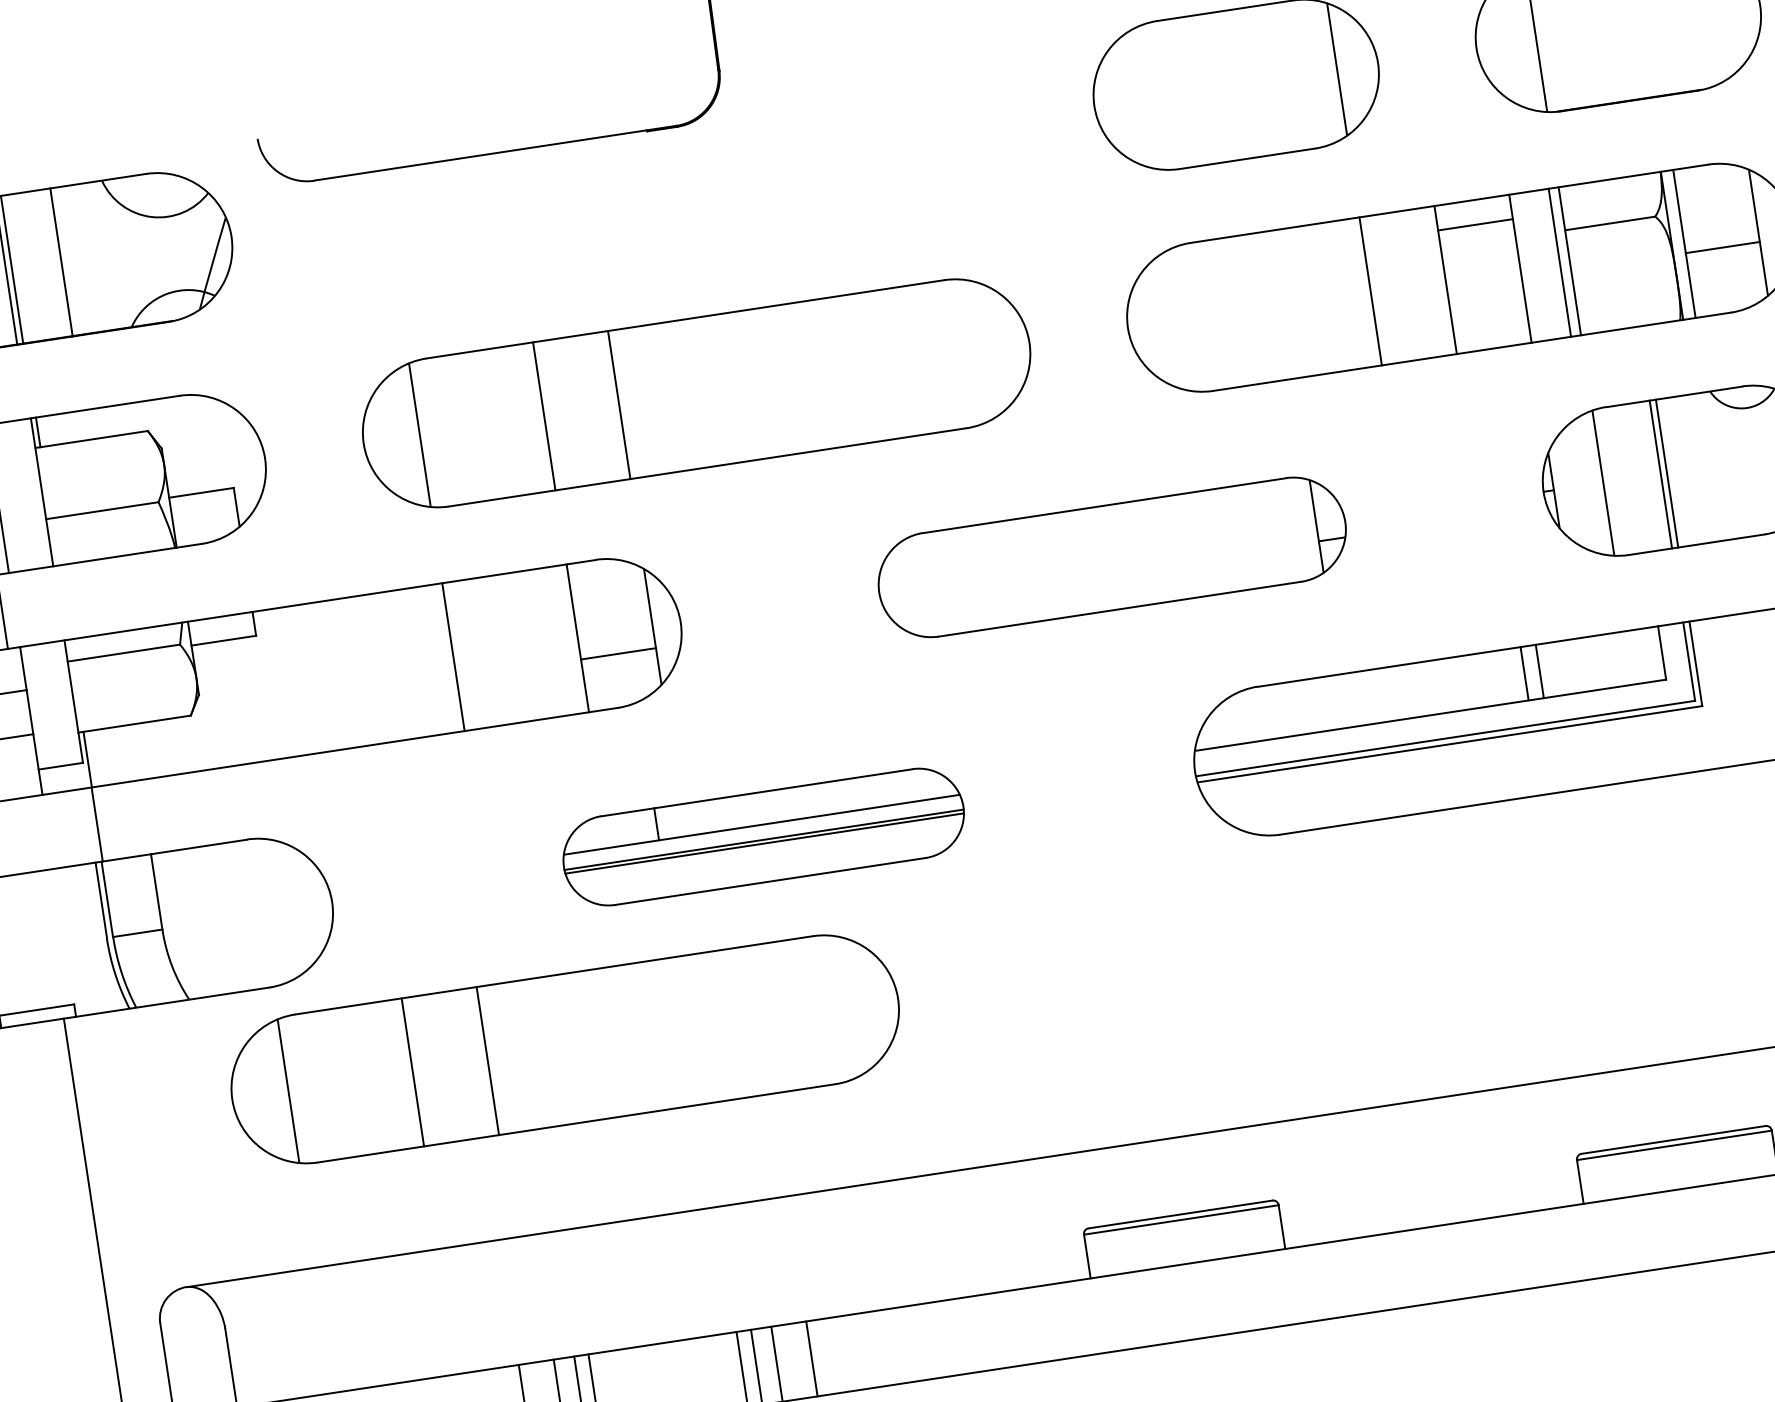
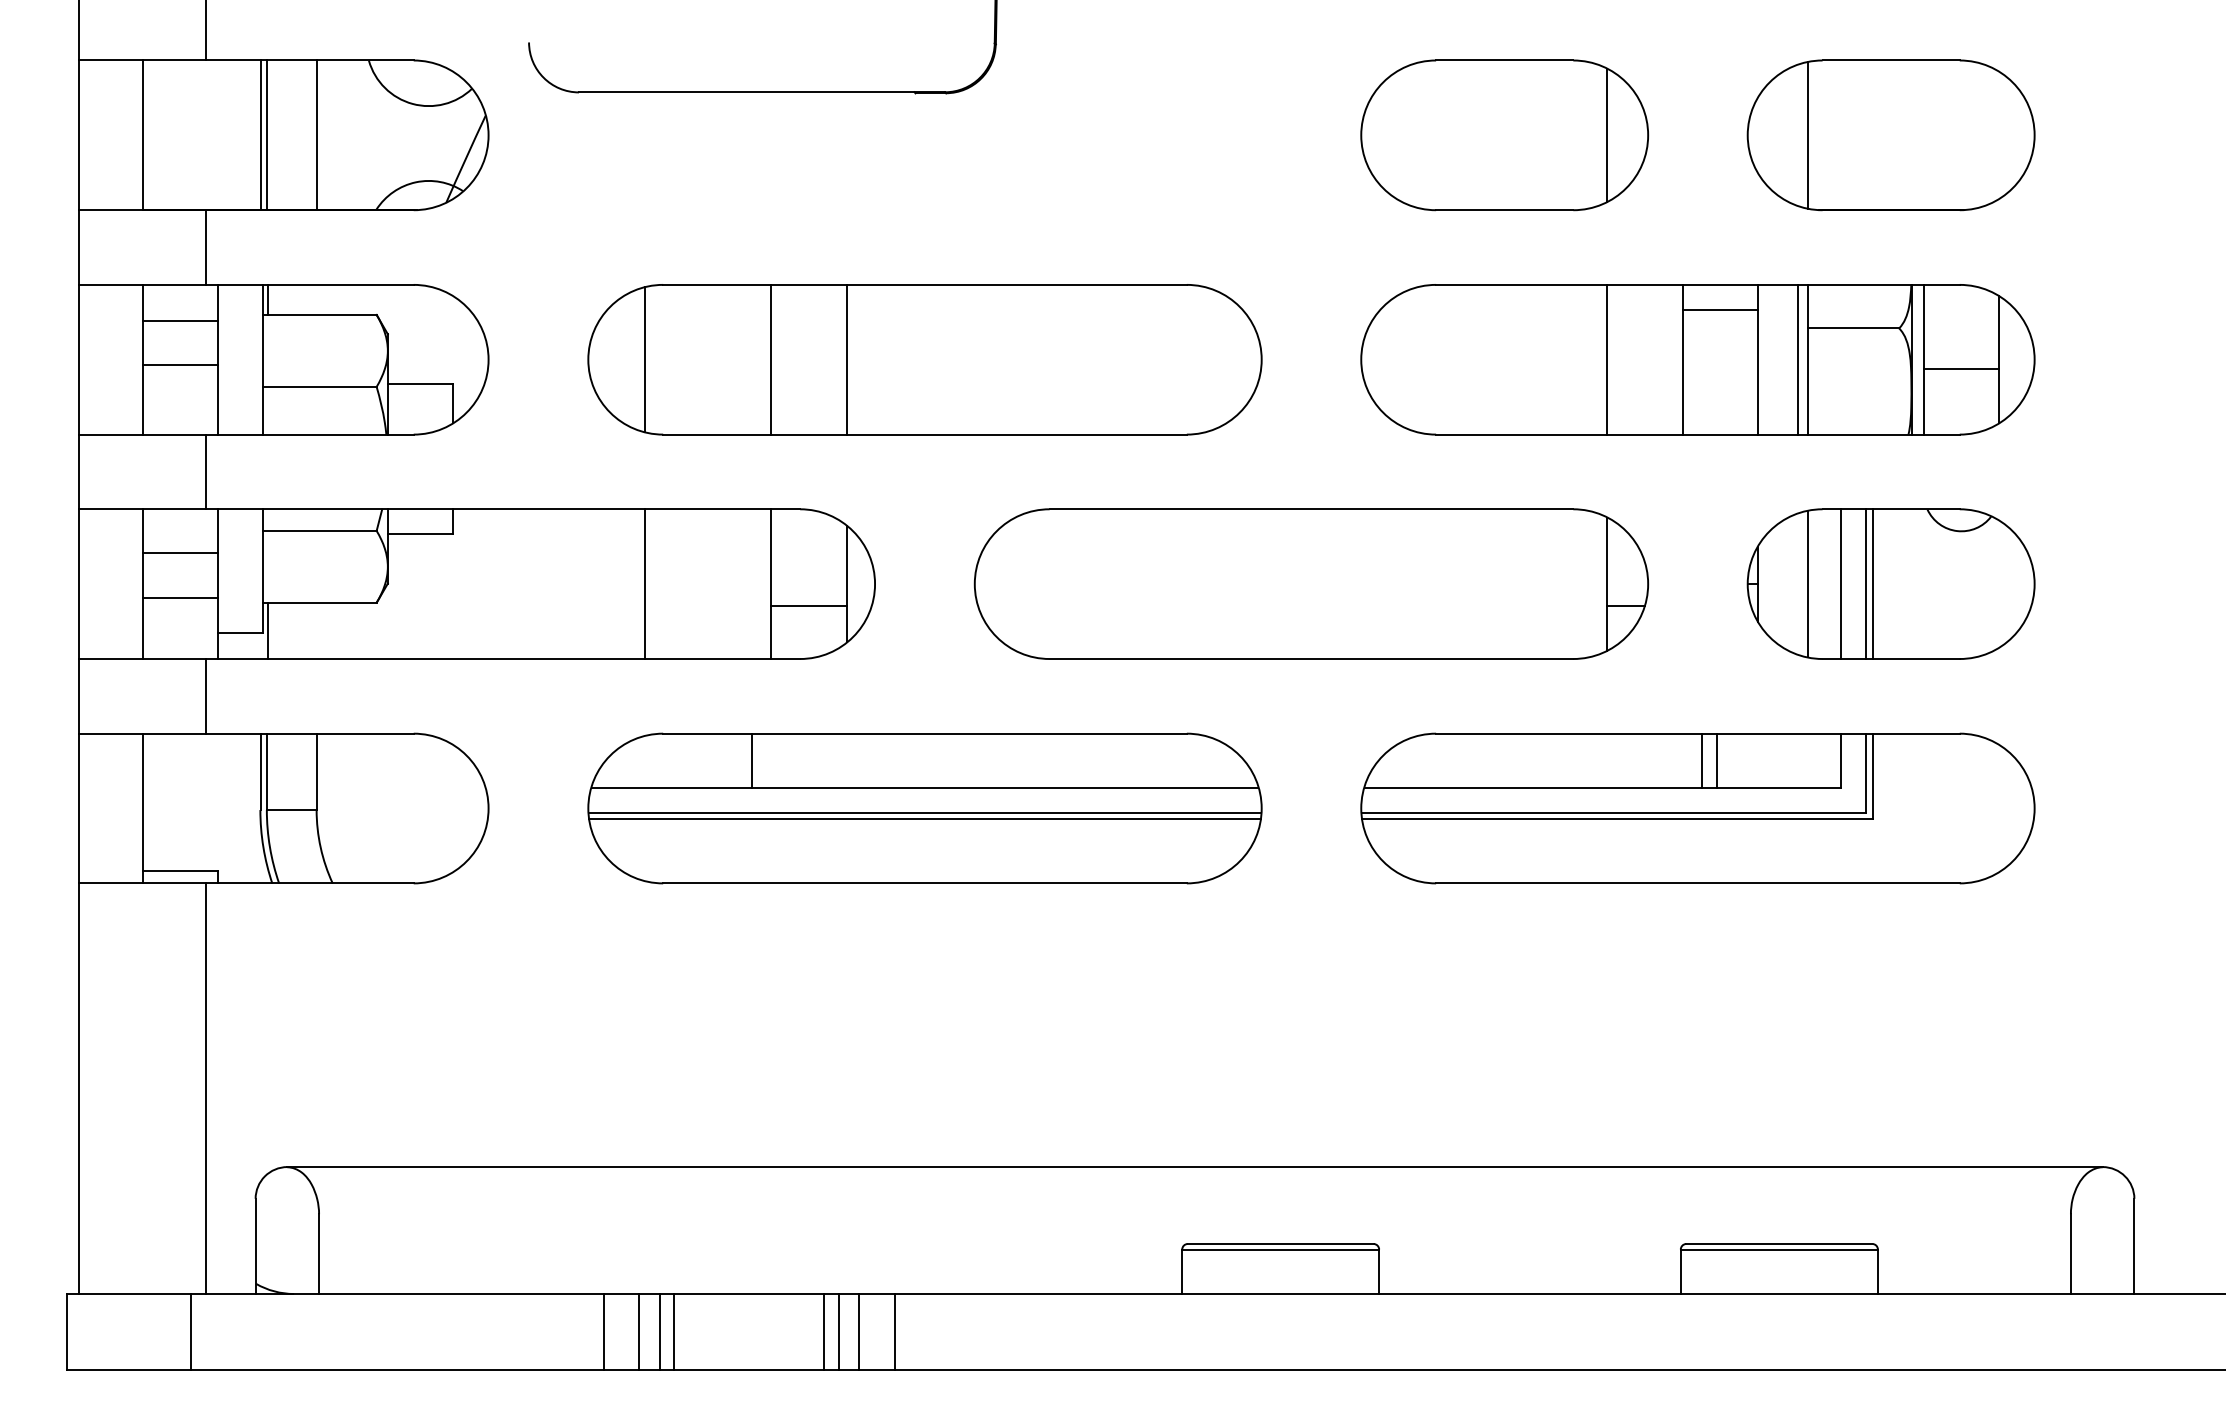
line: (1635, 478) -> (1840, 584), added
part: (1112, 556) -> (1311, 583), size x1.43
line: (96, 824) -> (205, 696), moved
part: (763, 837) -> (924, 808), size x1.67
part: (564, 1049) -> (696, 988), removed

